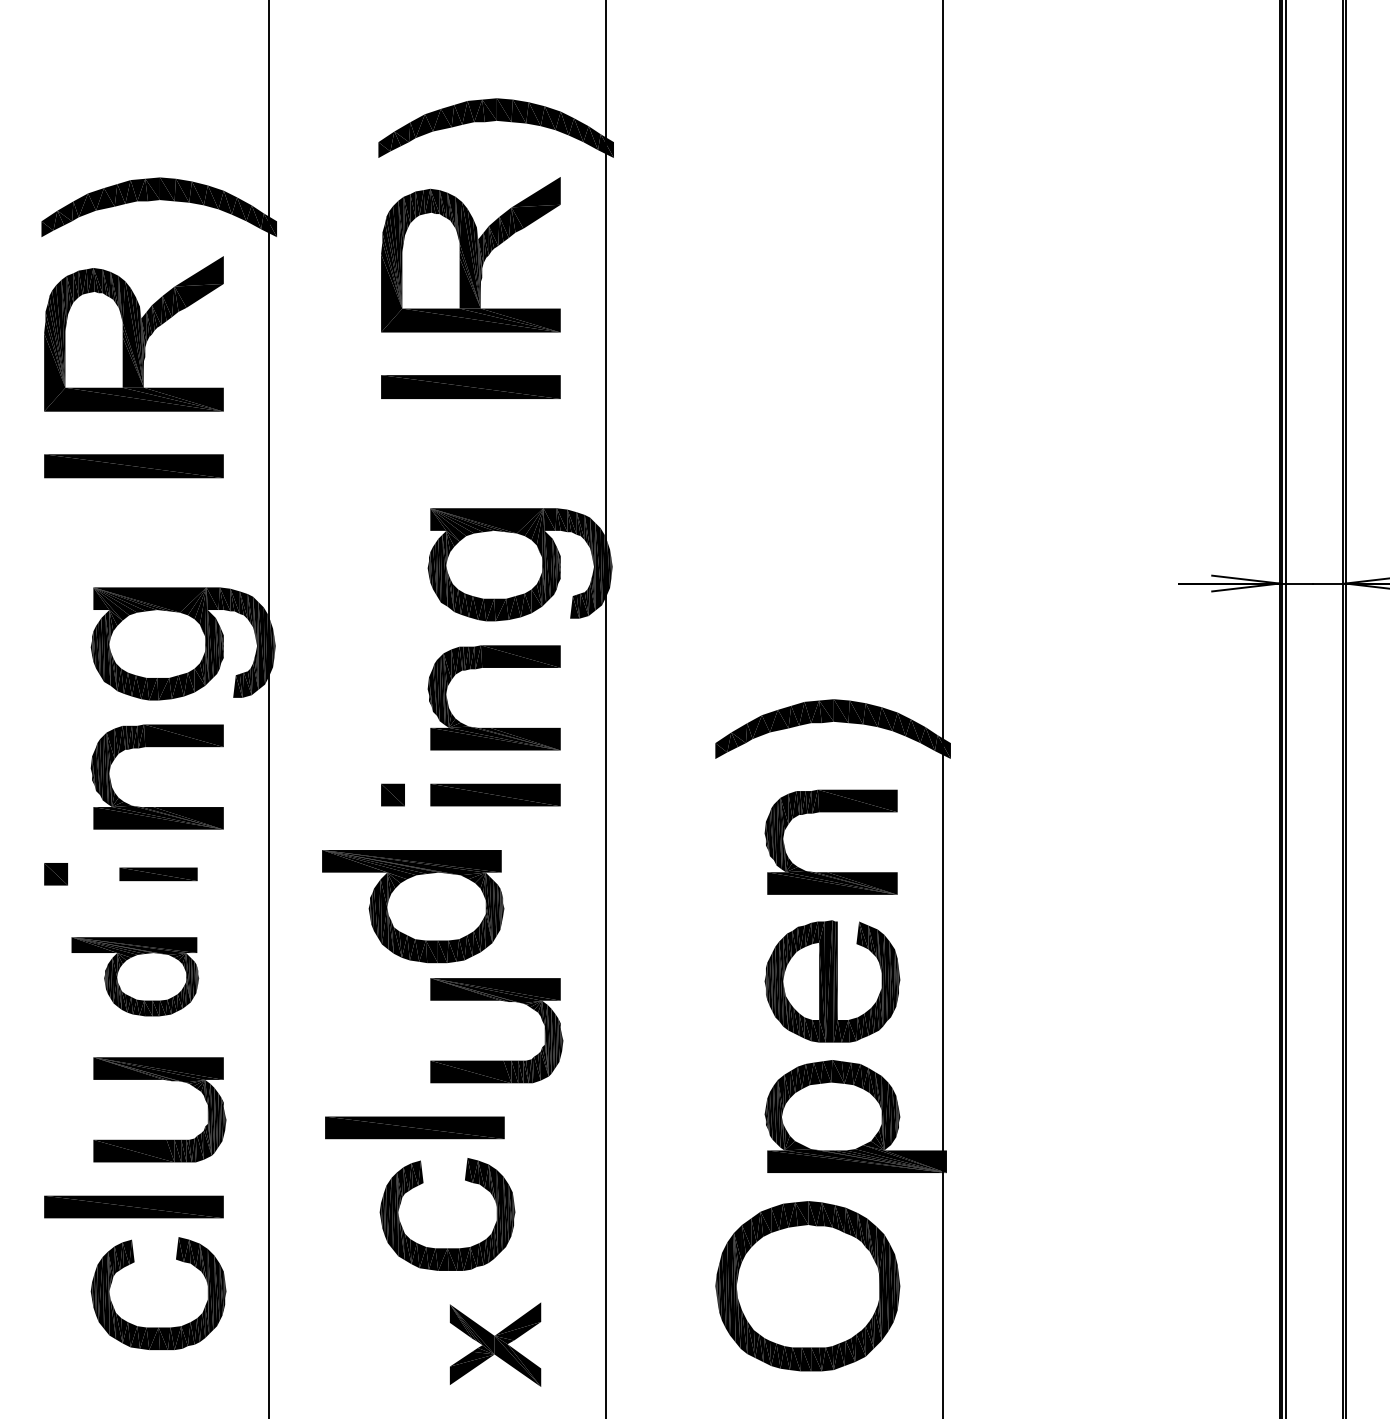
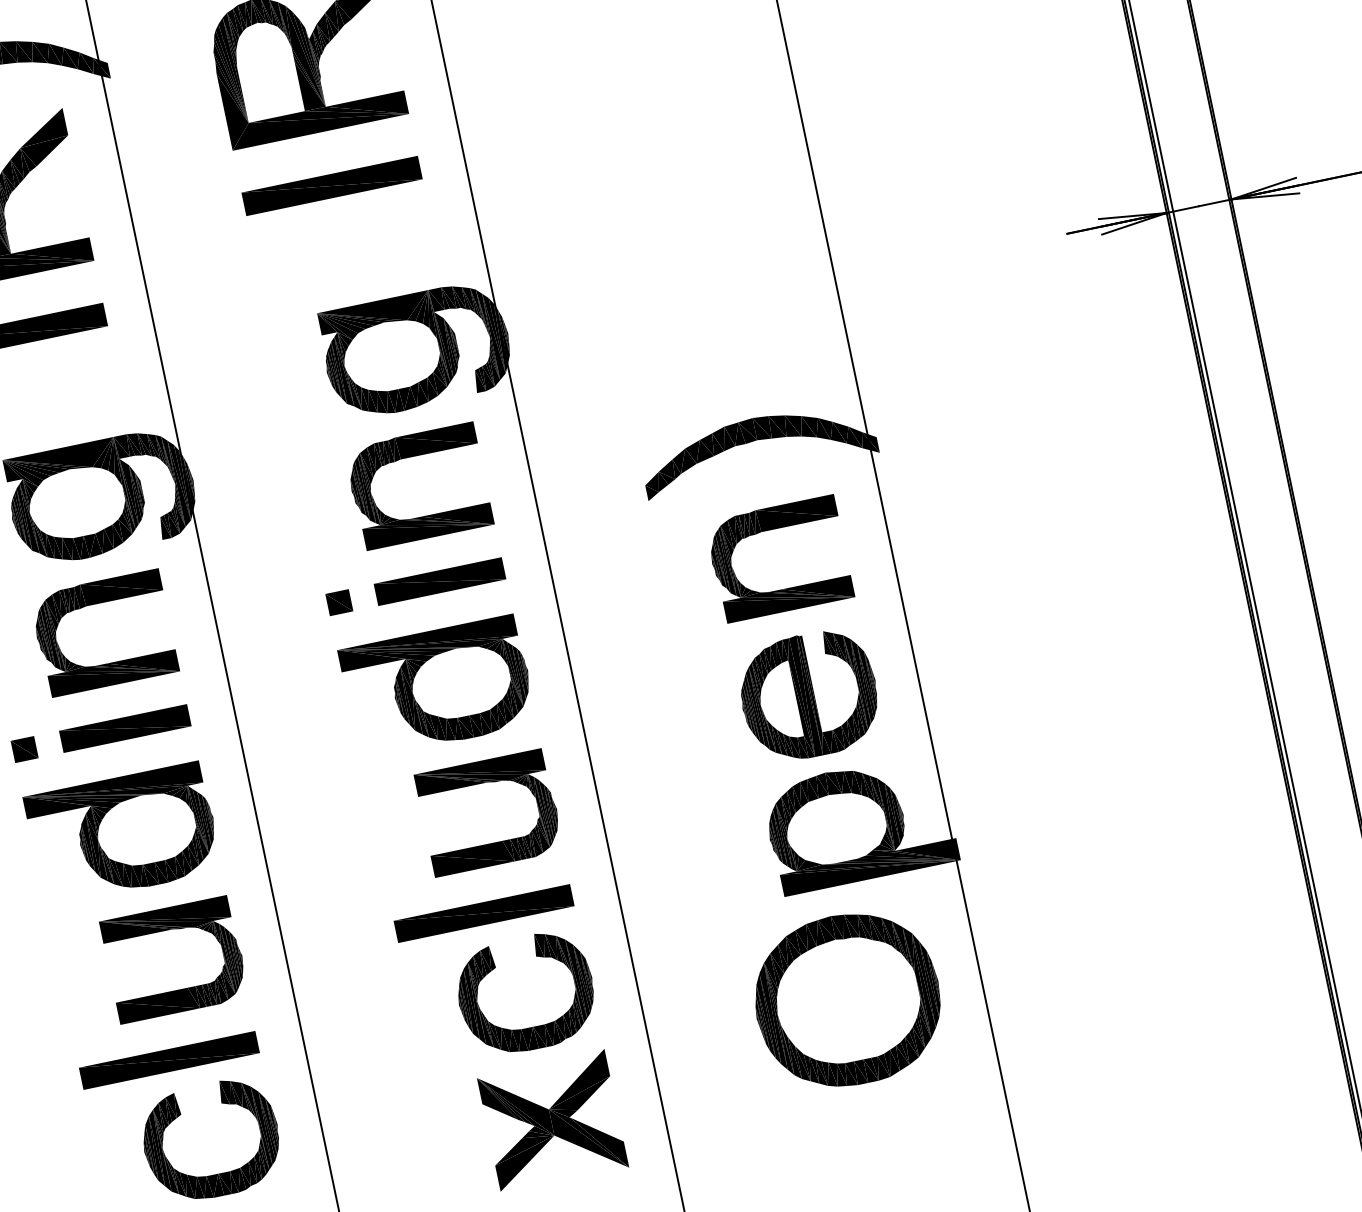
part: (158, 874) -> (125, 728), size x1.67
part: (413, 906) -> (438, 686), moved
part: (135, 976) -> (123, 833), size x1.43
part: (414, 1127) -> (483, 913), moved
part: (447, 1248) -> (533, 1026), moved
part: (495, 1344) -> (552, 1121), size x1.43

